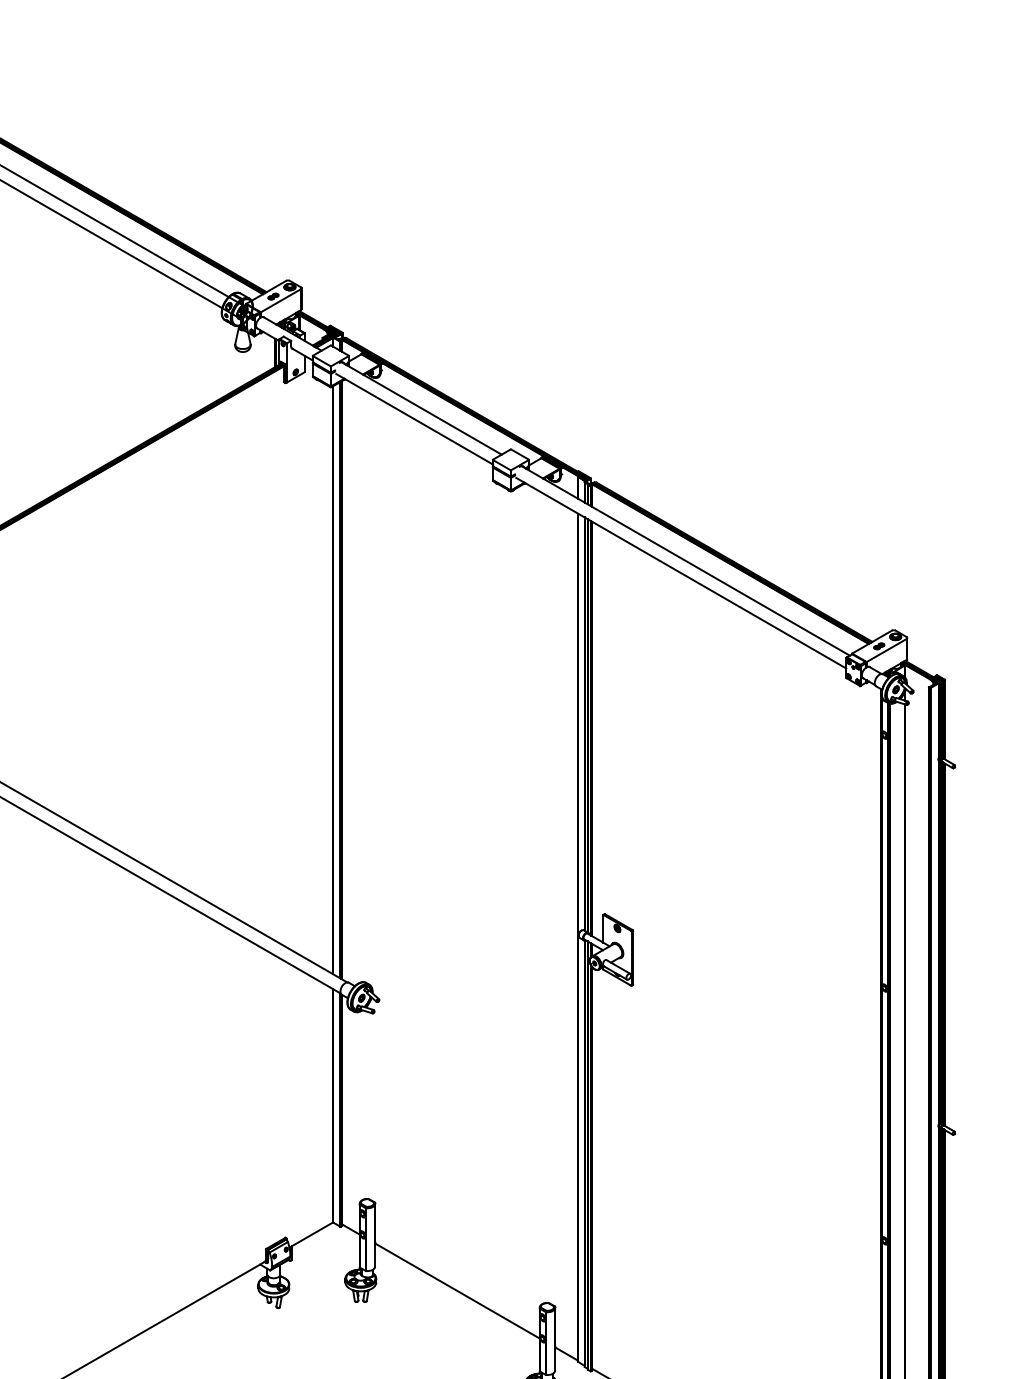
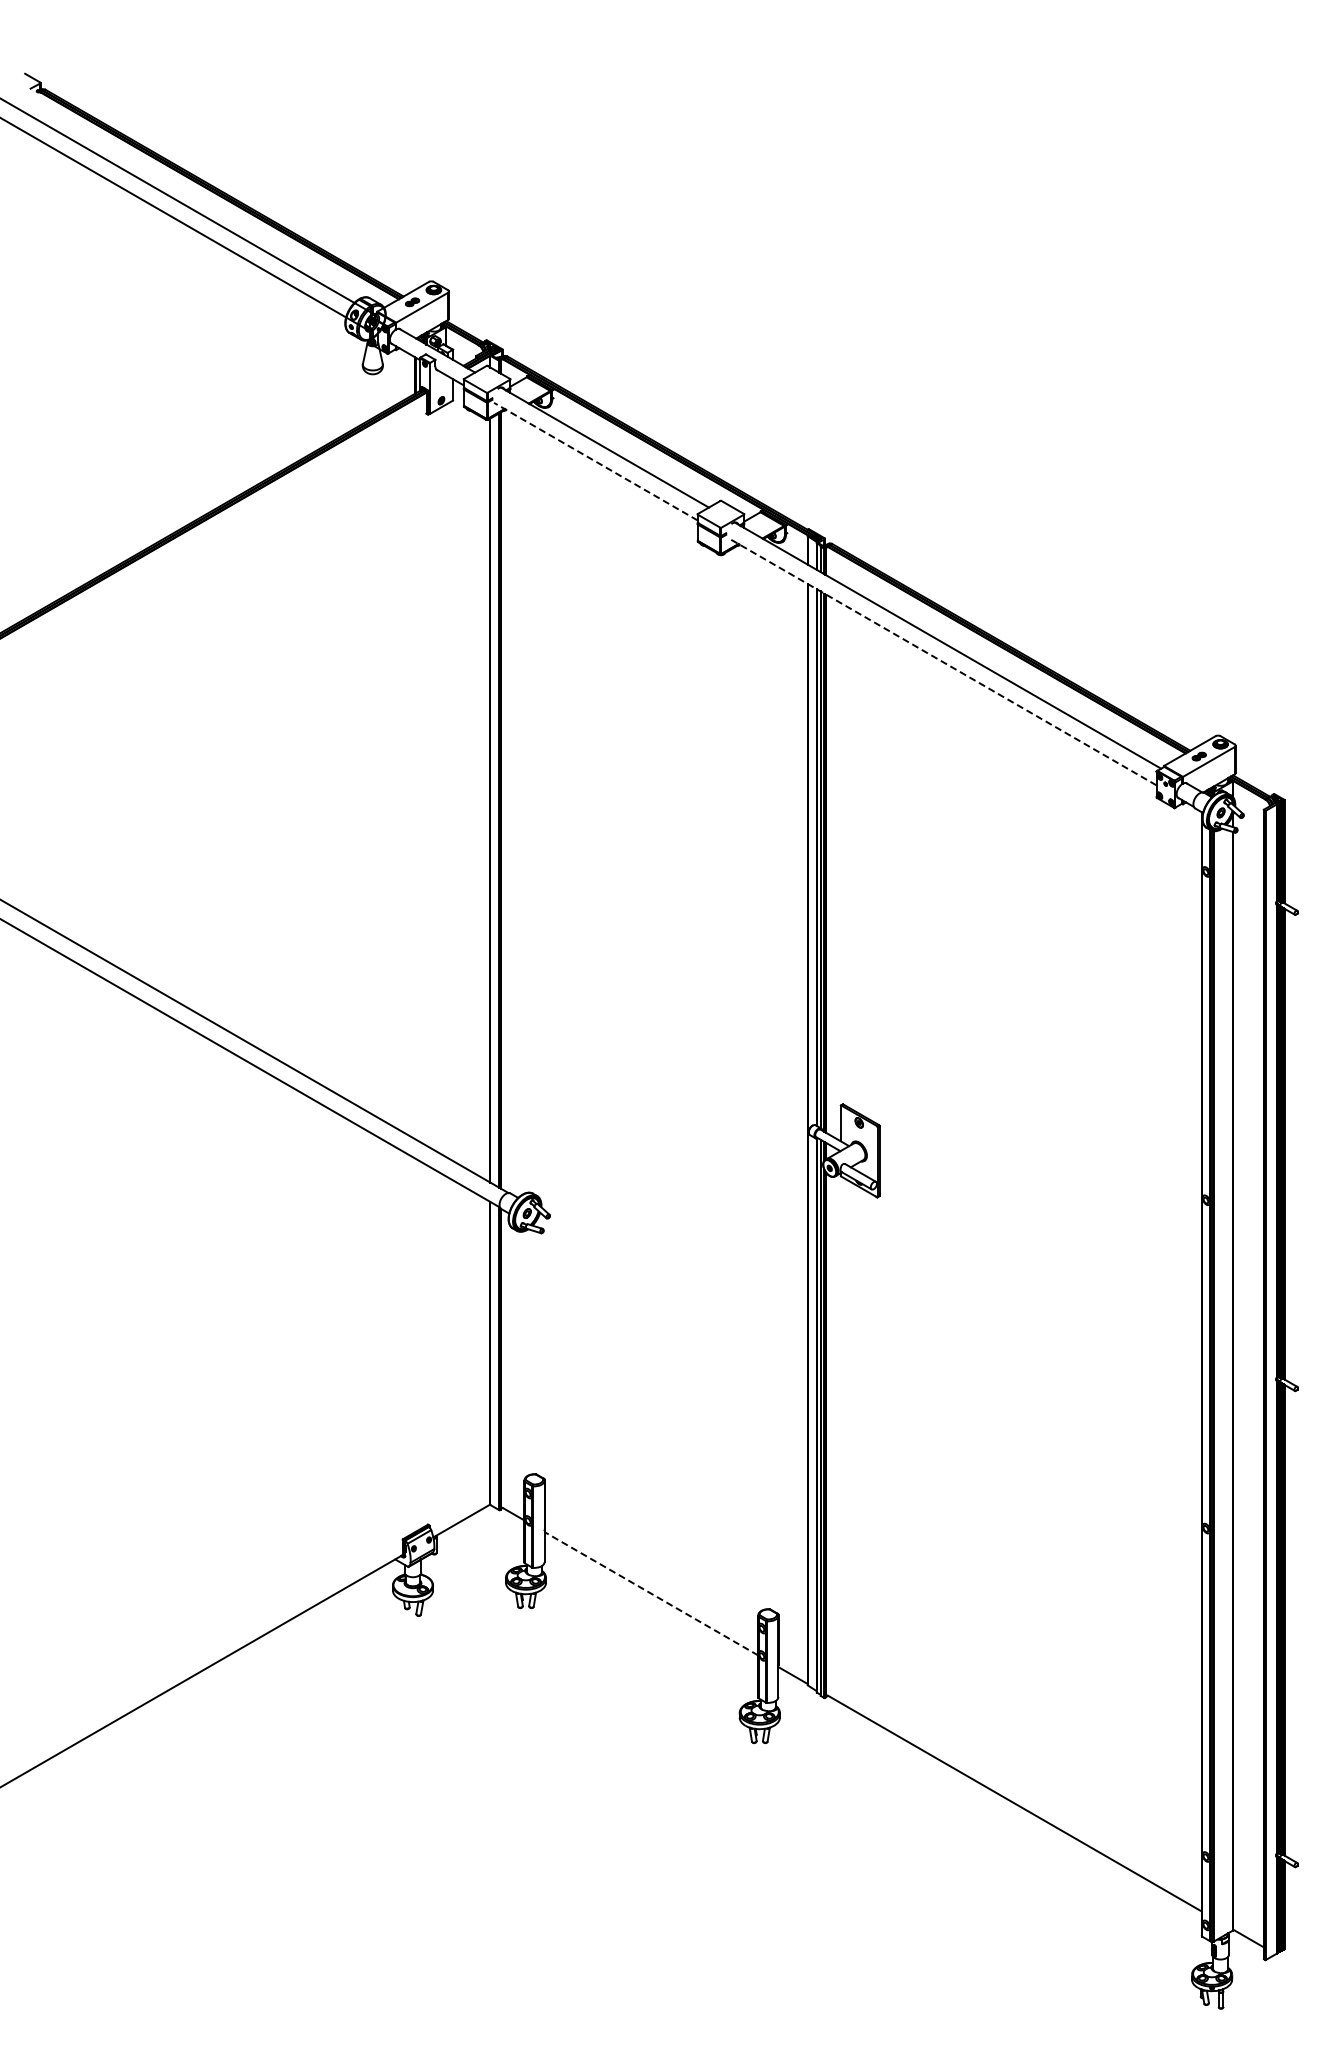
line: (414, 419) -> (595, 461), solid -> dashed
line: (680, 573) -> (941, 661), solid -> dashed
line: (457, 1290) -> (651, 1593), solid -> dashed

